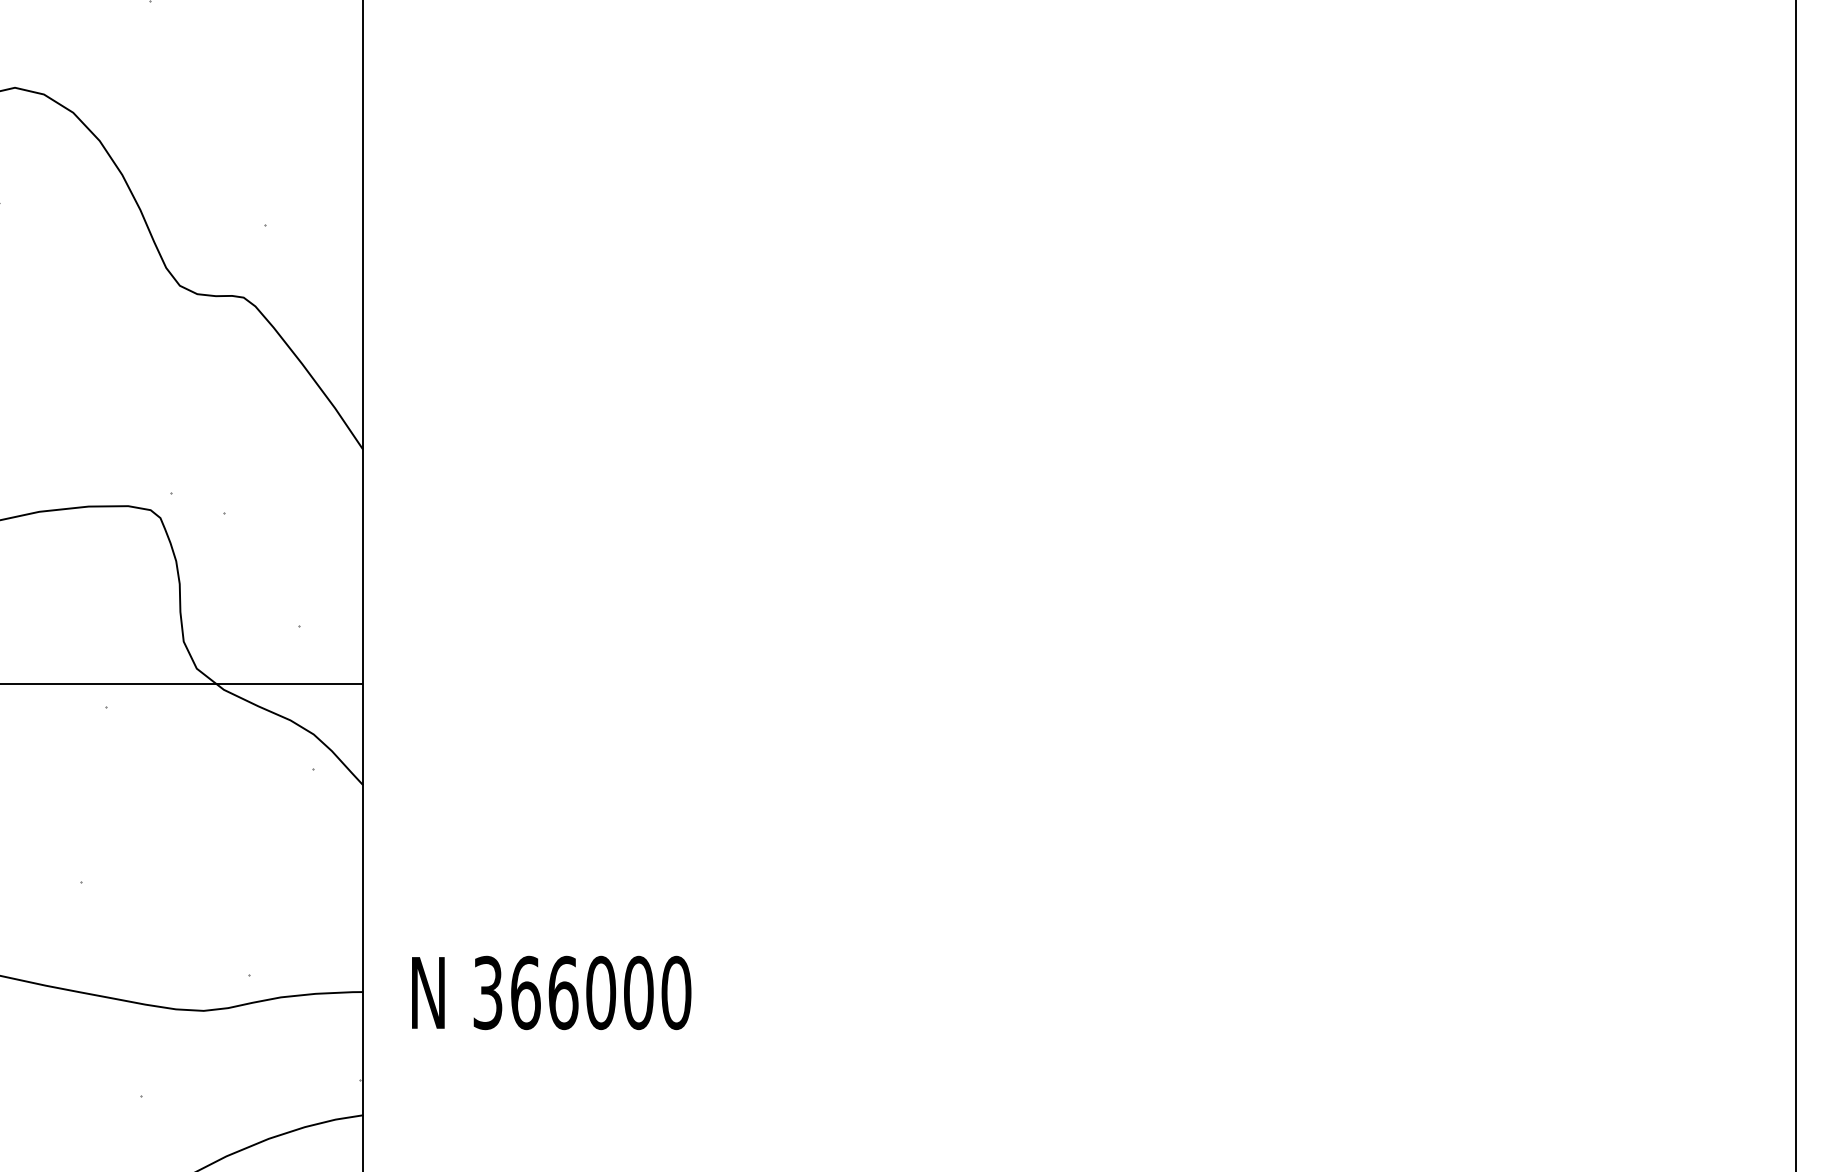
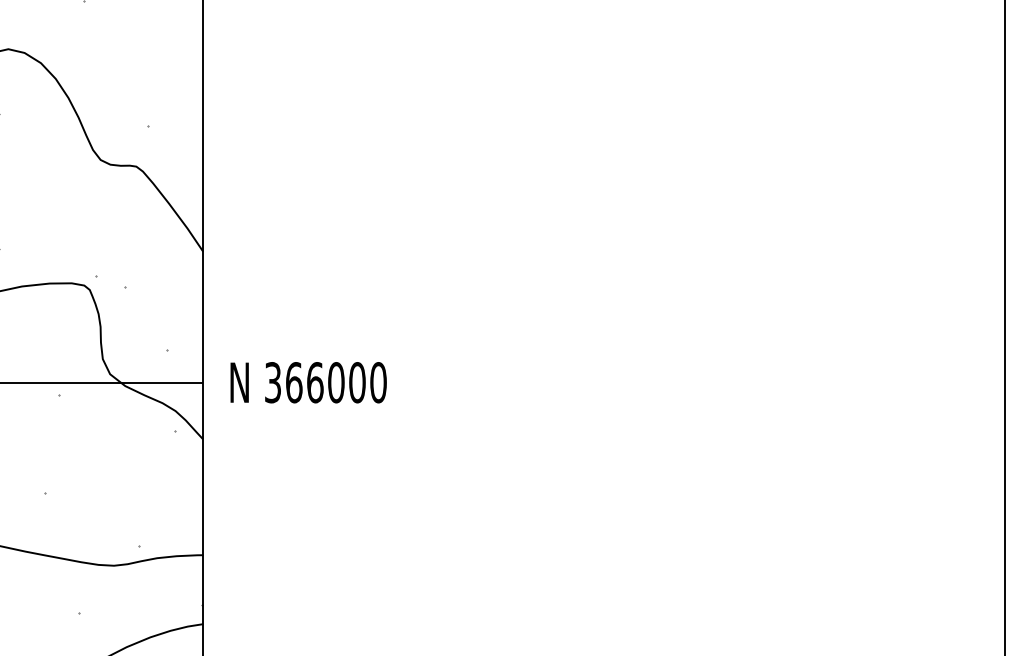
text: (551, 992) -> (308, 382), moved

